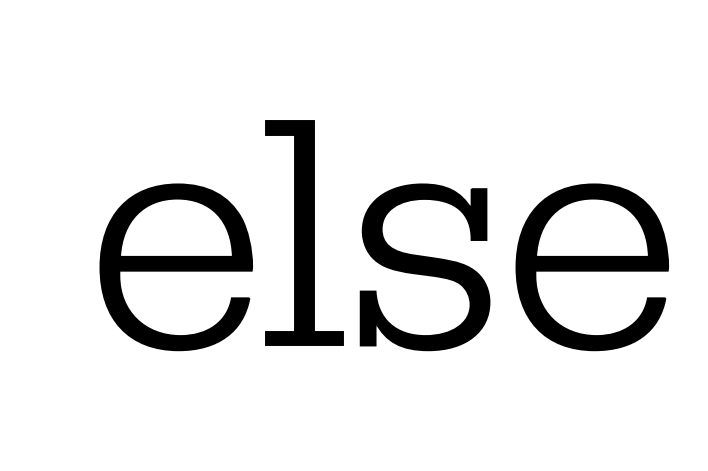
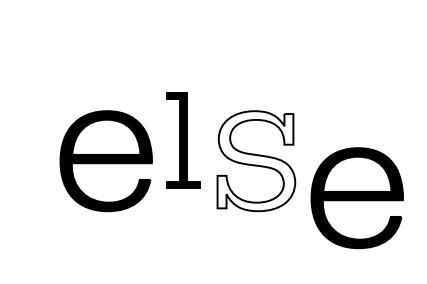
part: (304, 233) -> (183, 140), size x0.7
fill: (425, 267) -> (256, 161), removed
part: (590, 267) -> (356, 198), moved

